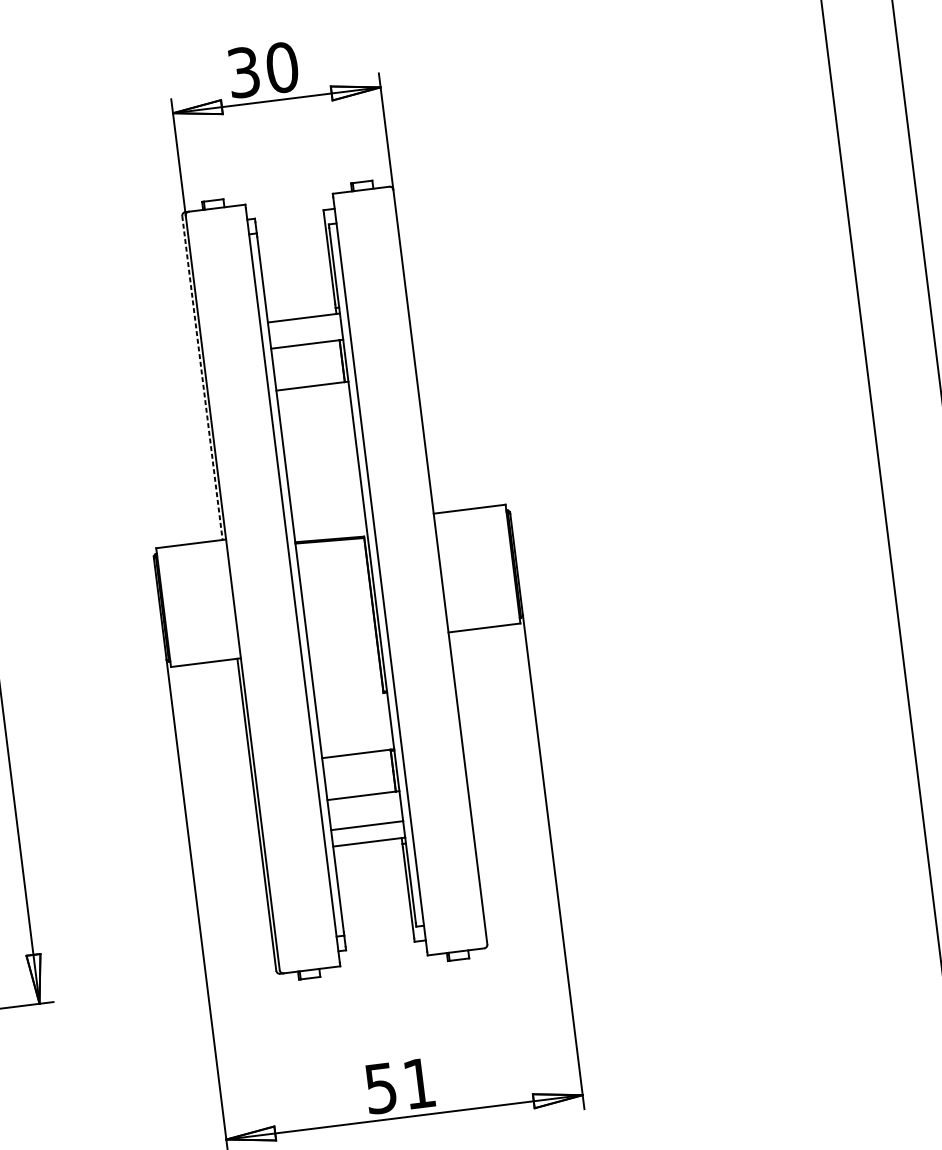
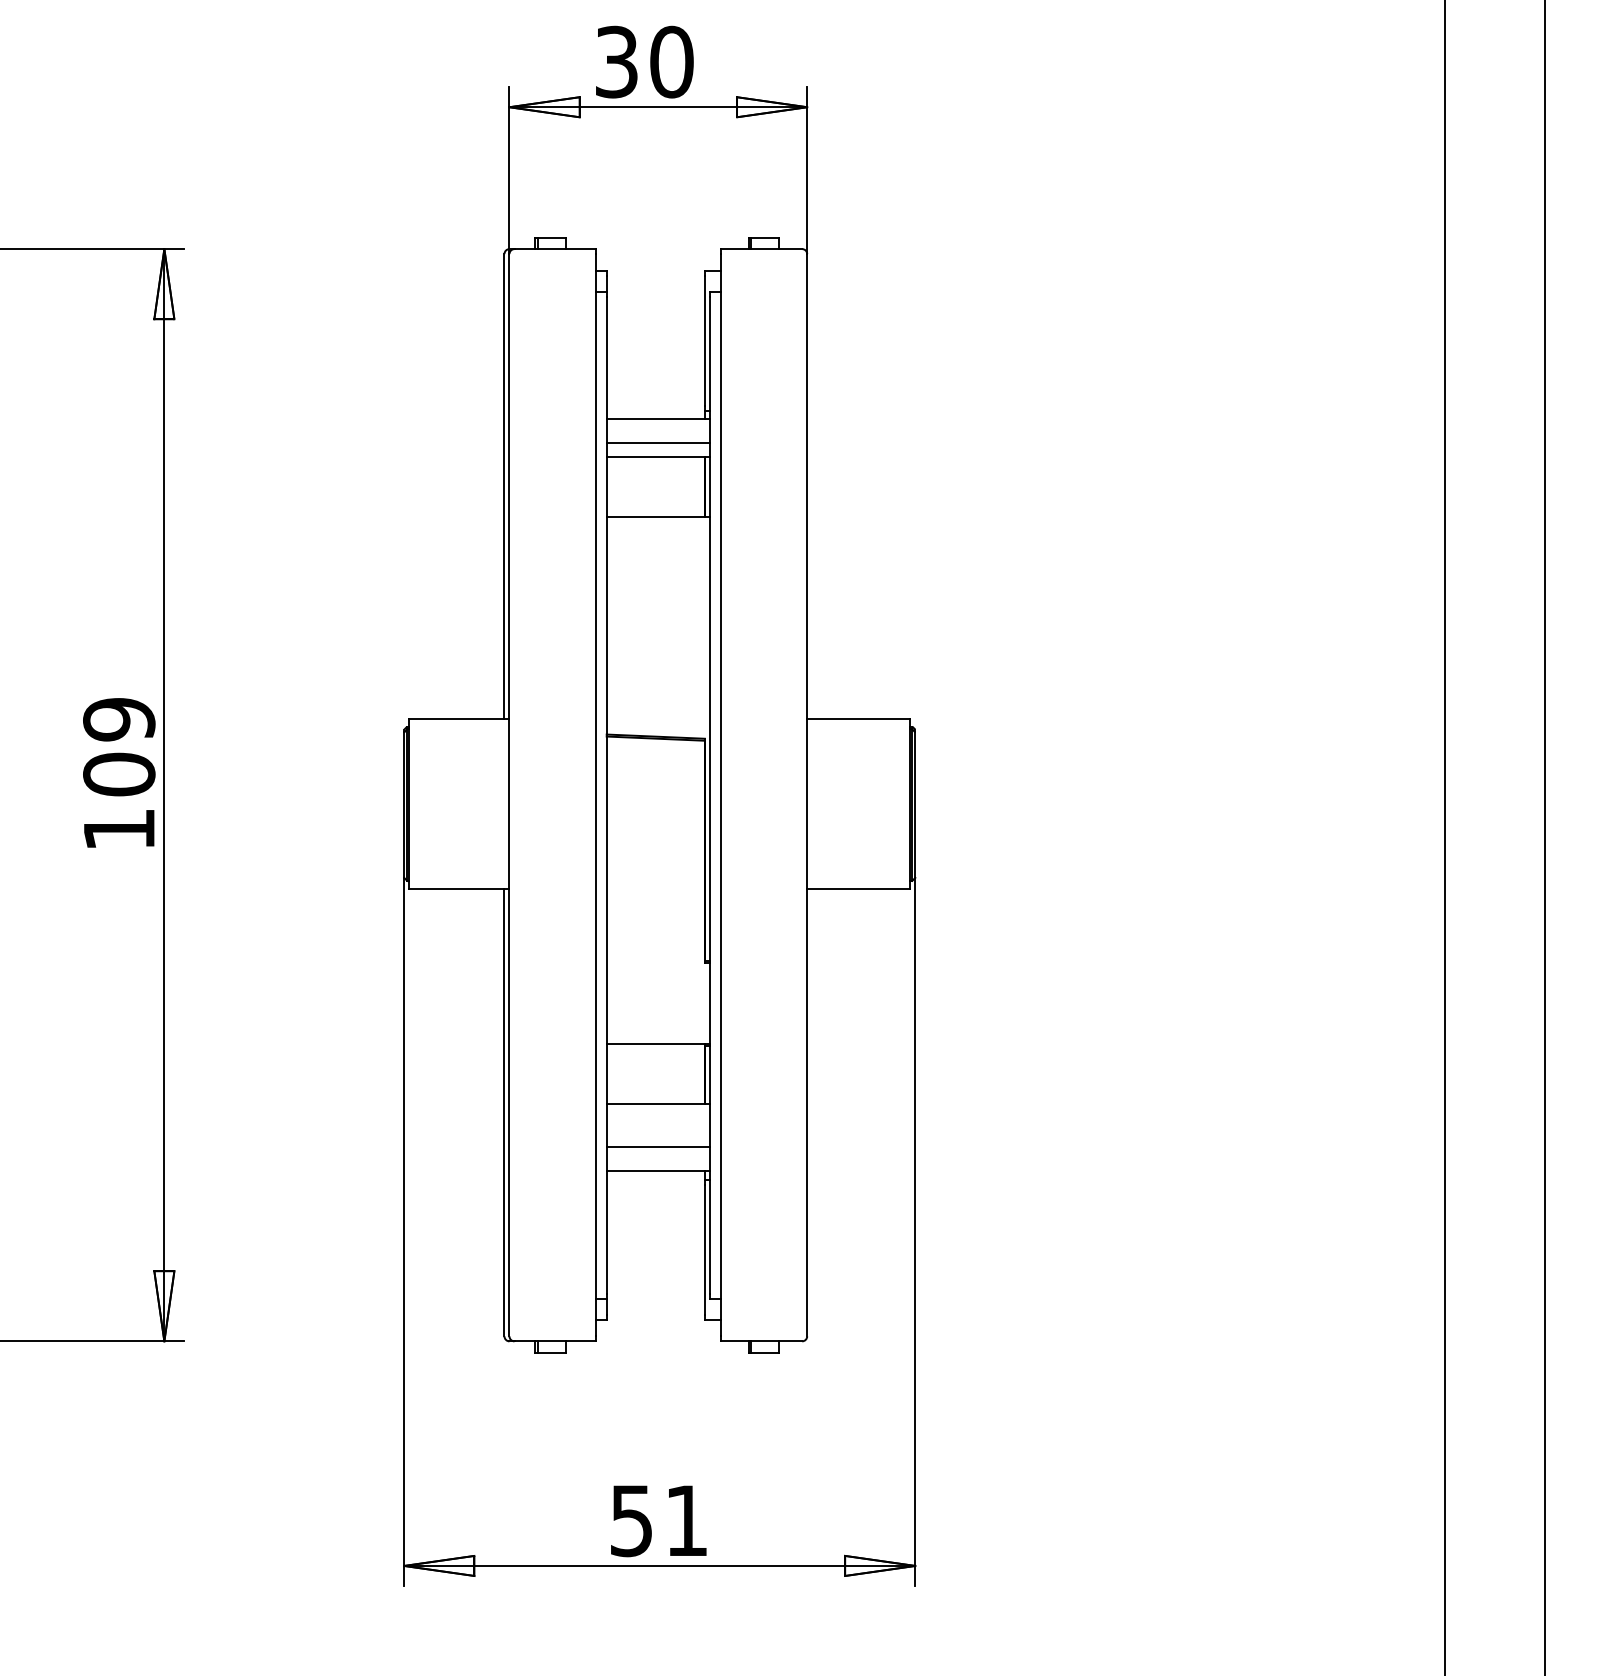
line: (306, 334) -> (658, 443), added
line: (202, 378) -> (504, 486), dashed -> solid

